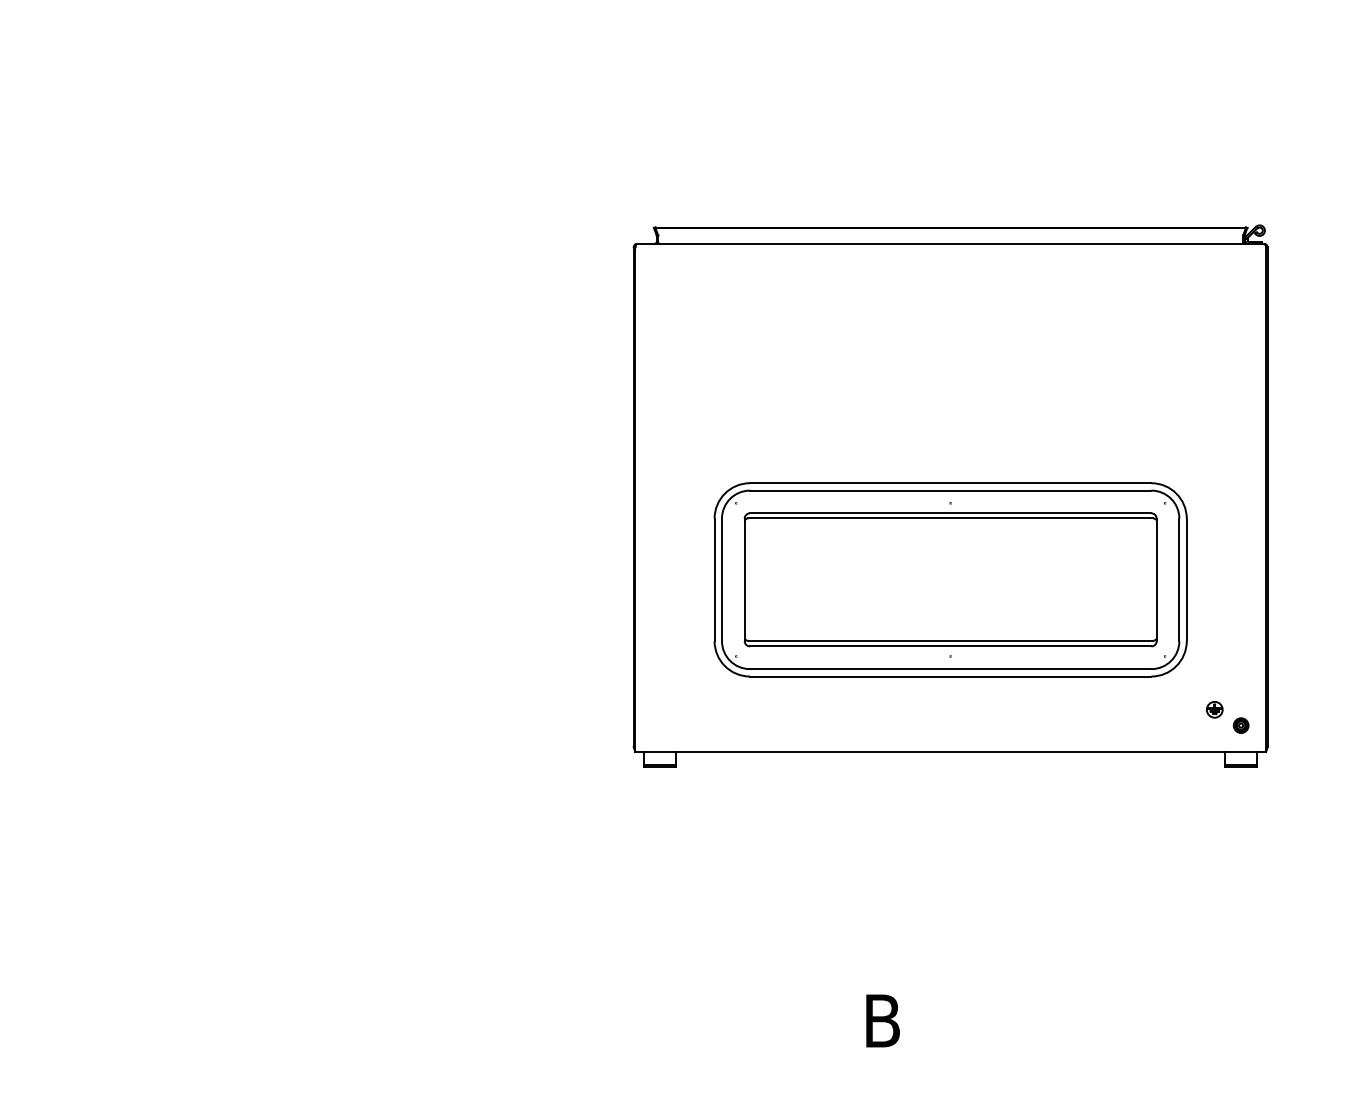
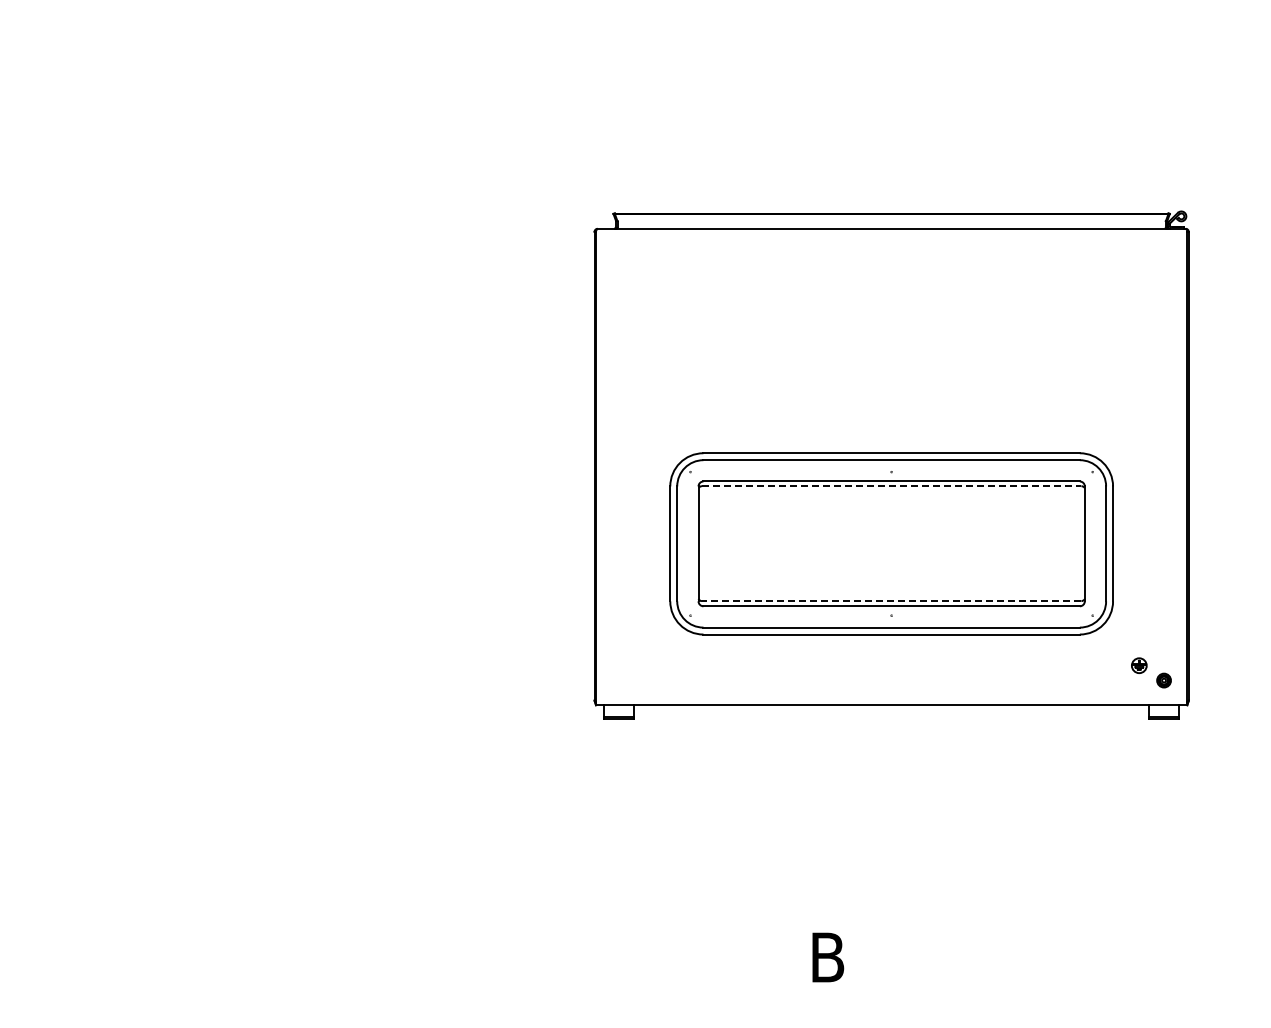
line: (950, 518) -> (891, 486), solid -> dashed
line: (950, 641) -> (891, 601), solid -> dashed

